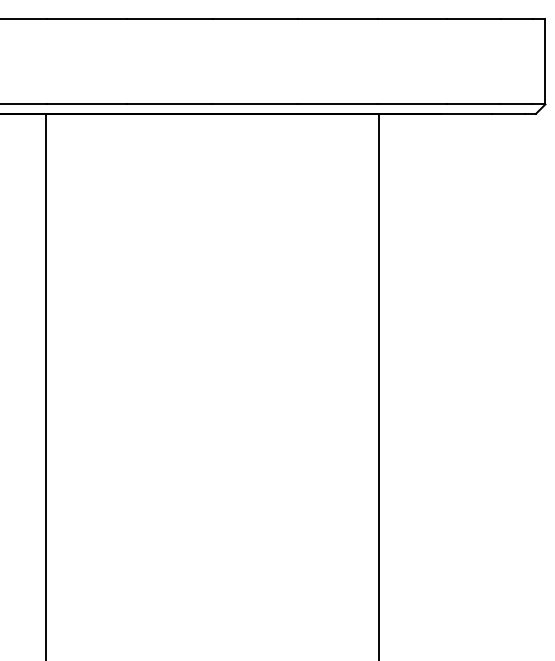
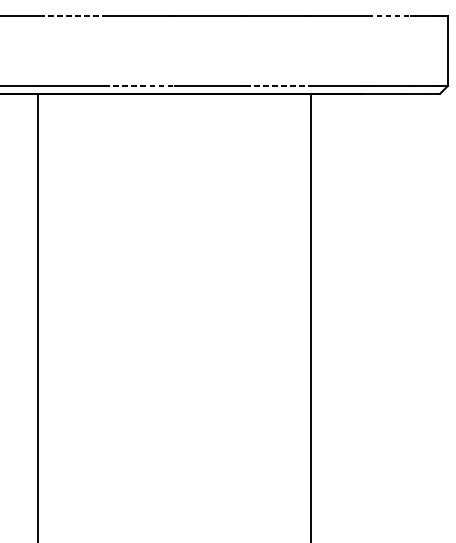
line: (86, 18) -> (71, 15), solid -> dashed
line: (474, 18) -> (389, 15), solid -> dashed
line: (169, 104) -> (139, 85), solid -> dashed
line: (338, 104) -> (278, 85), solid -> dashed

